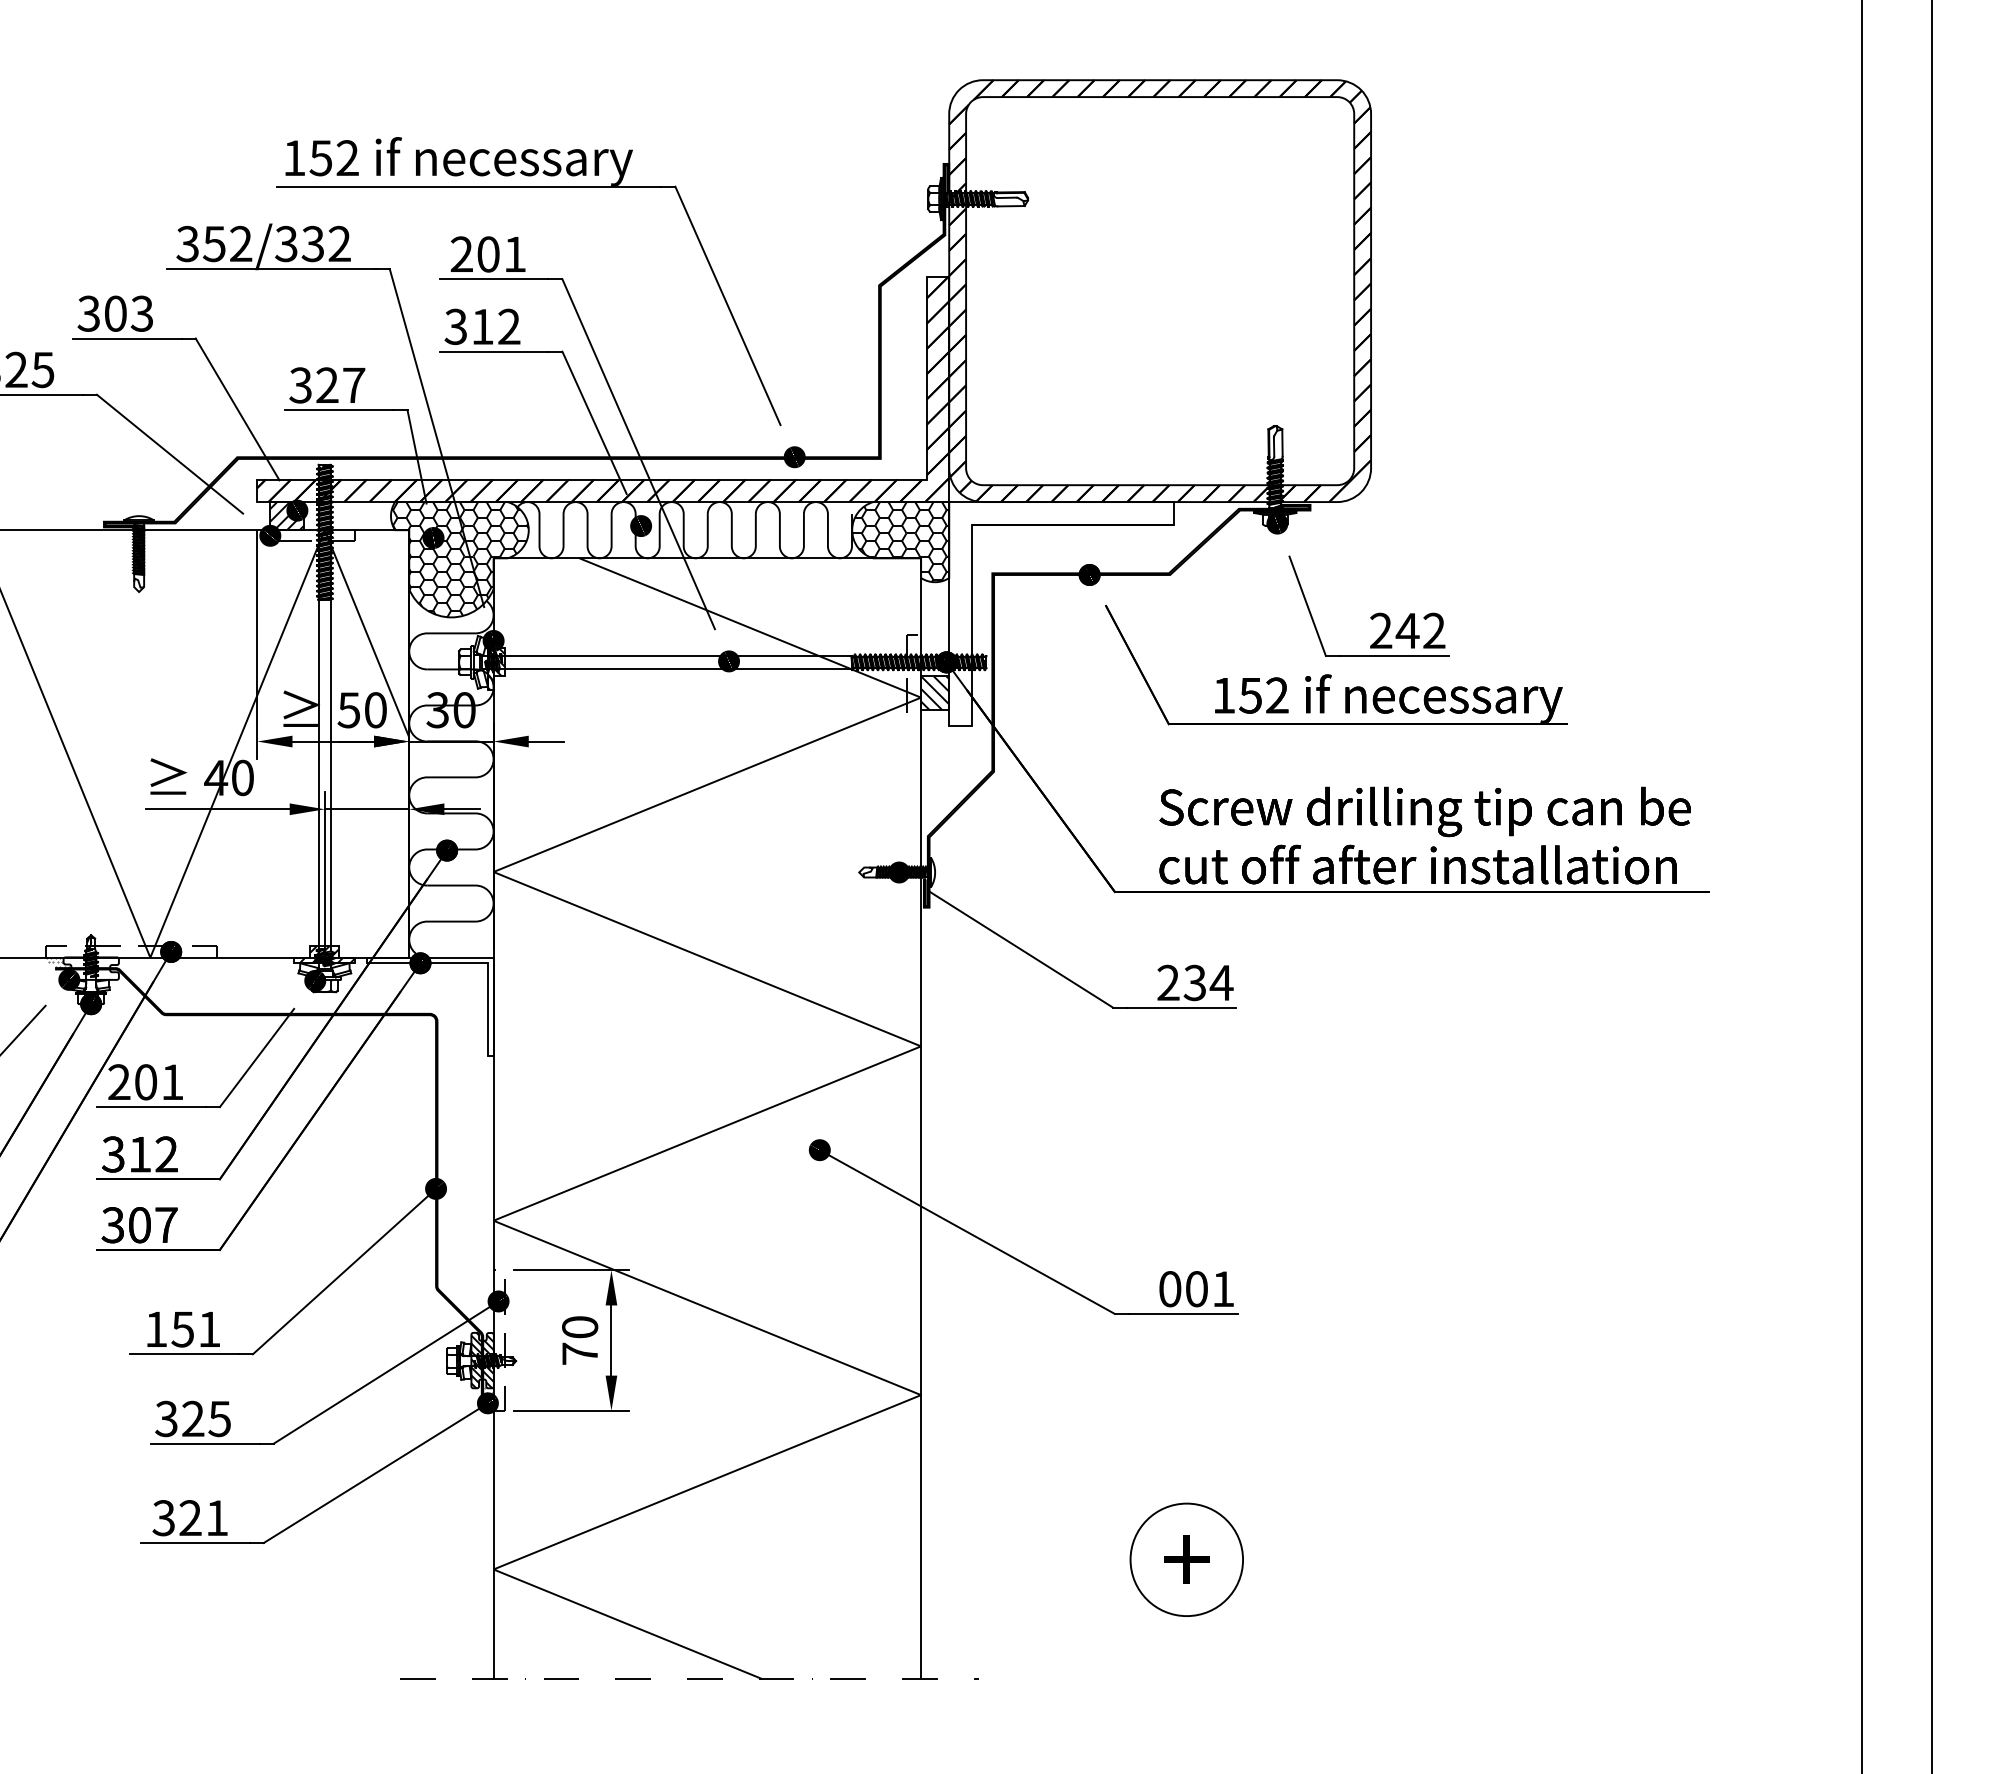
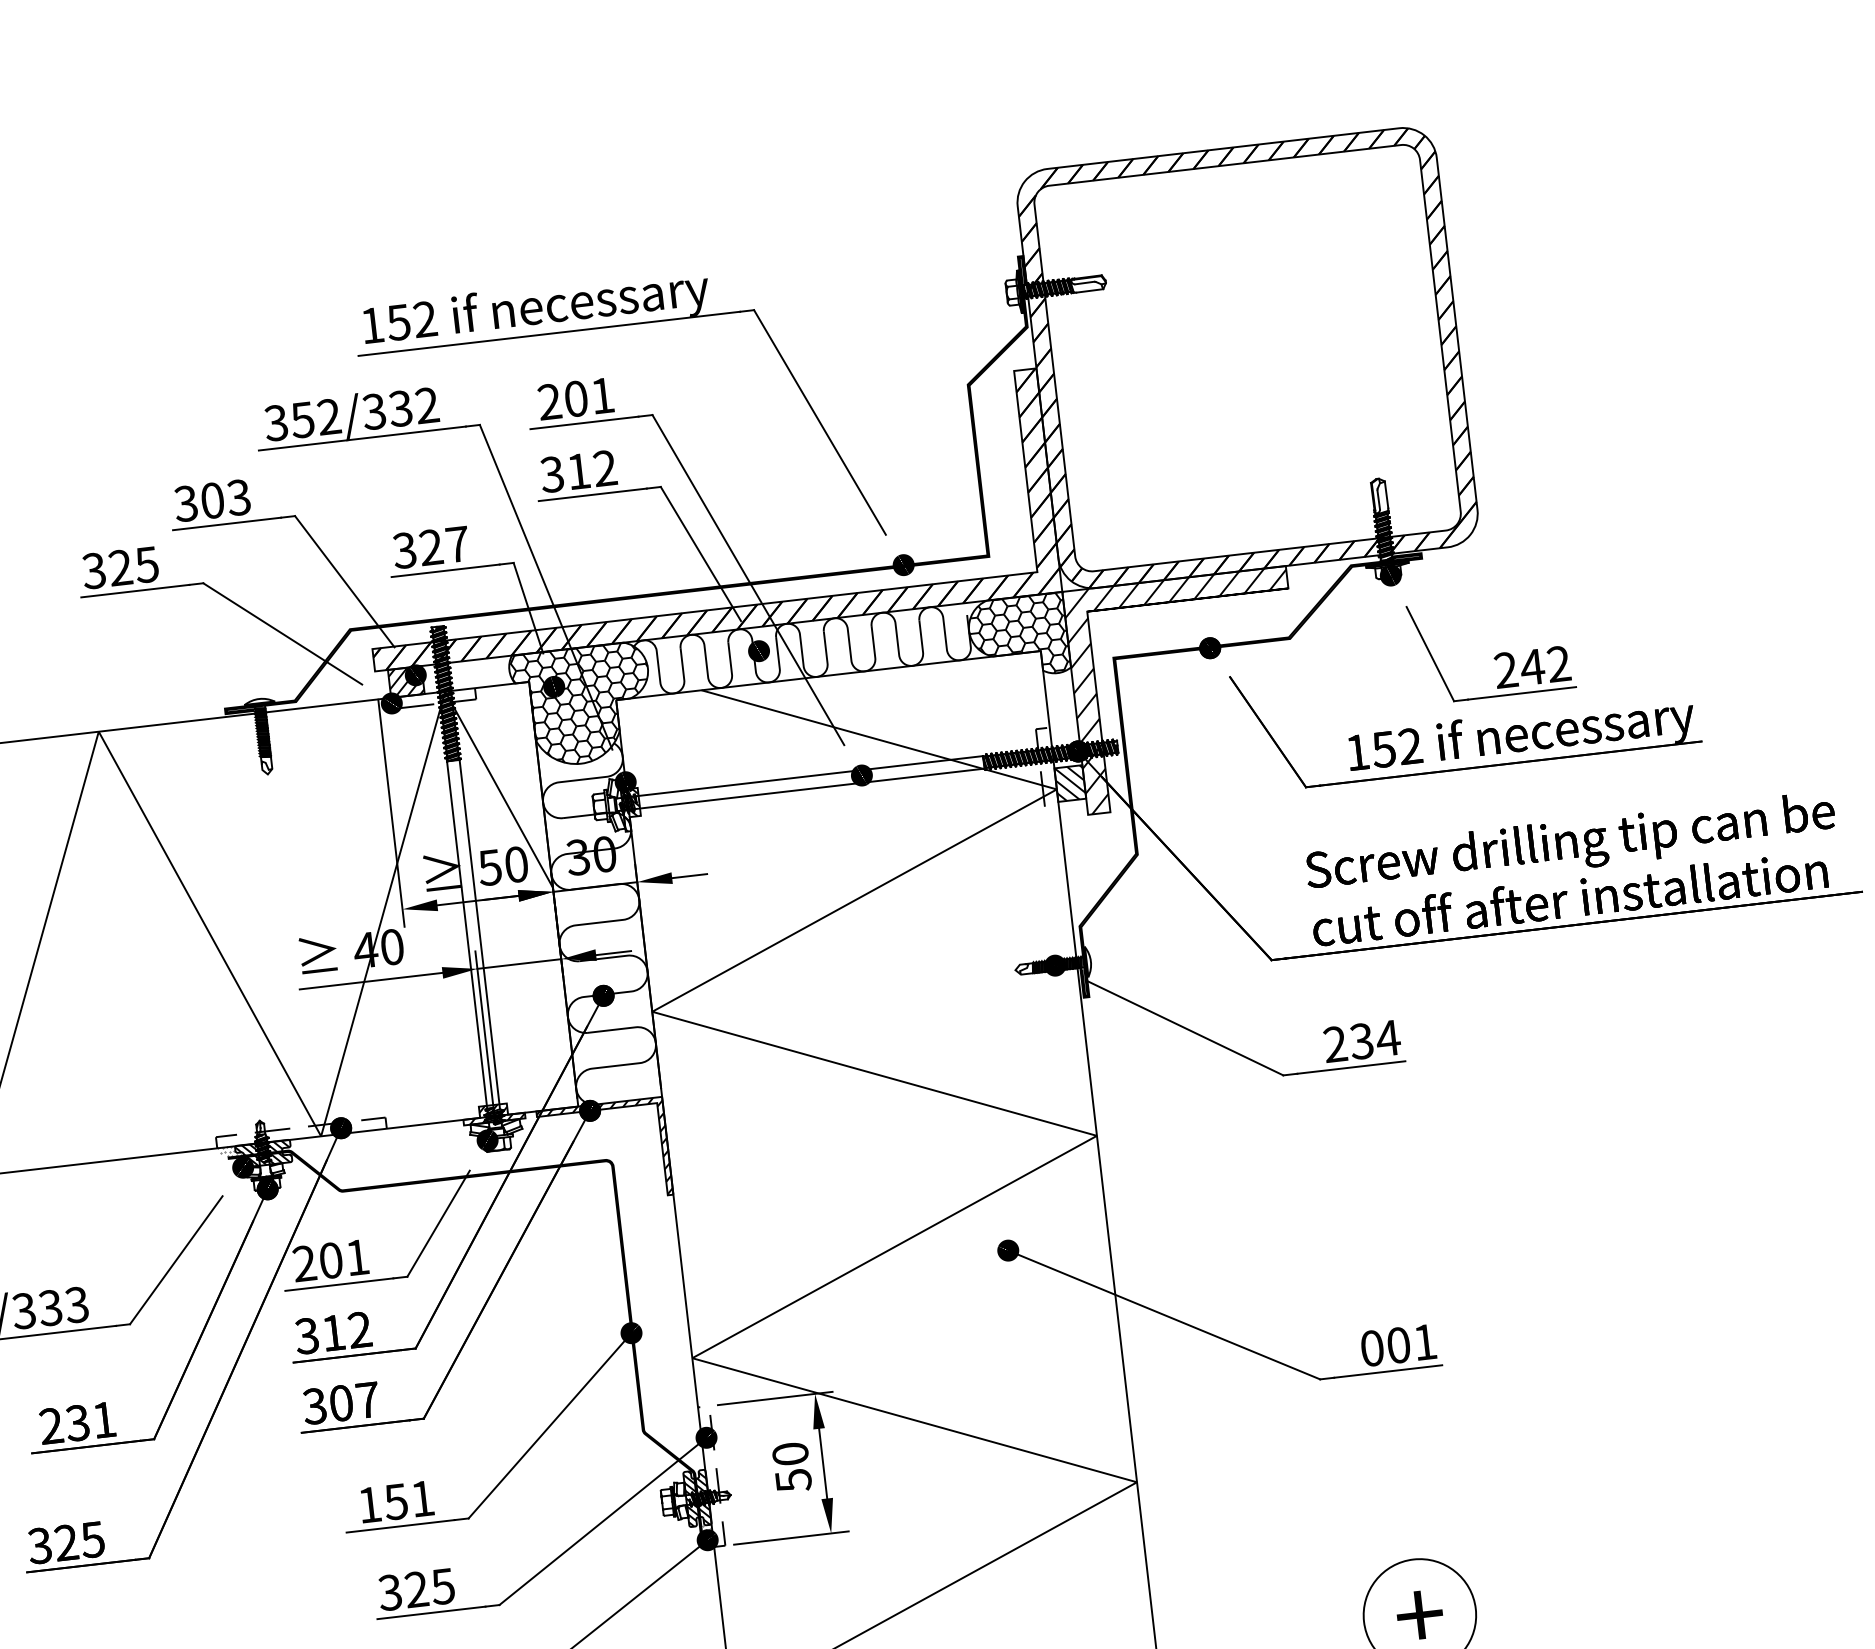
hatch: (1061, 614) -> (1186, 690), added
hatch: (90, 968) -> (262, 1153), added
hatch: (430, 1006) -> (605, 1152), added
text: (580, 1353) -> (793, 1480), 70 -> 50

